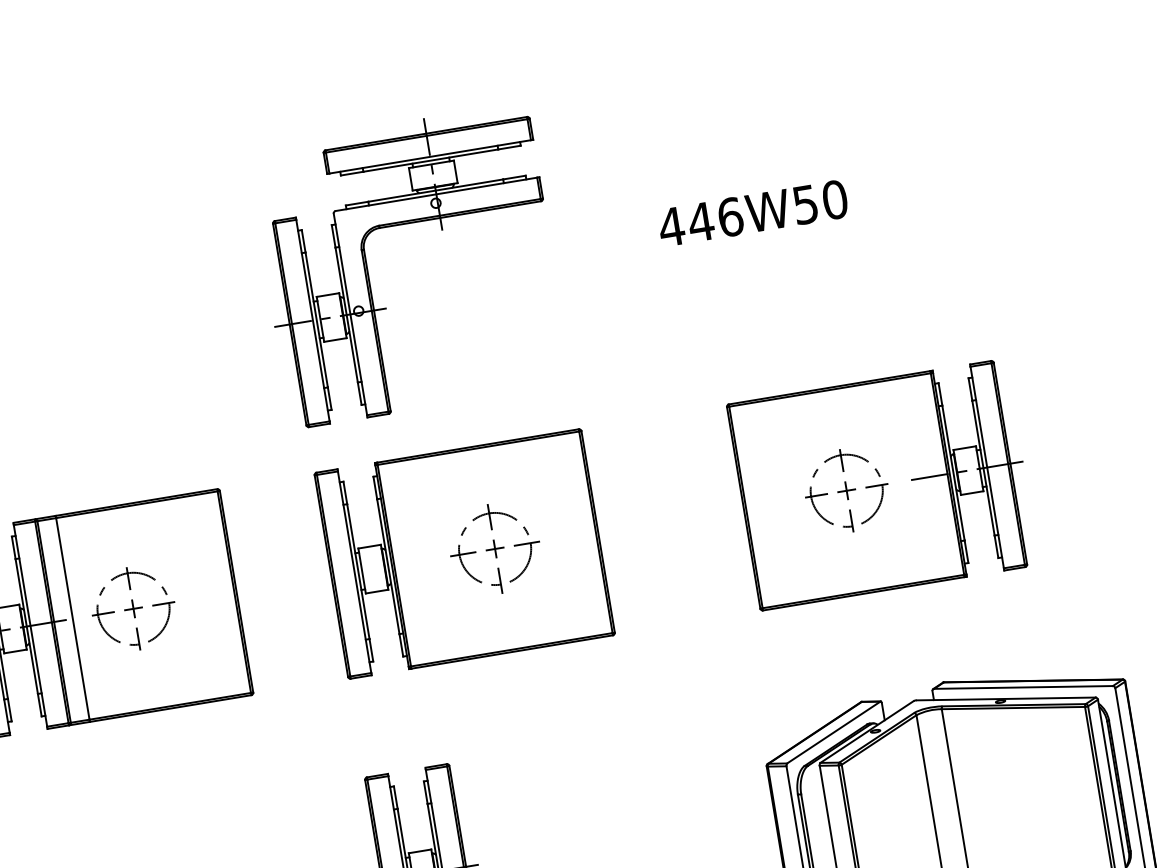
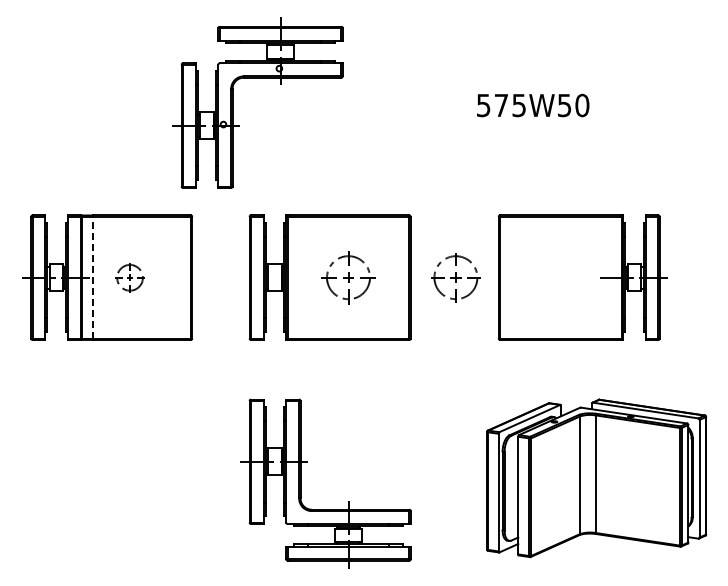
text: (701, 222) -> (501, 105), 446W50 -> 575W50
part: (402, 225) -> (257, 78), moved
part: (845, 490) -> (455, 277), moved
part: (132, 608) -> (129, 277), size x0.6
line: (72, 618) -> (93, 277), solid -> dashed

